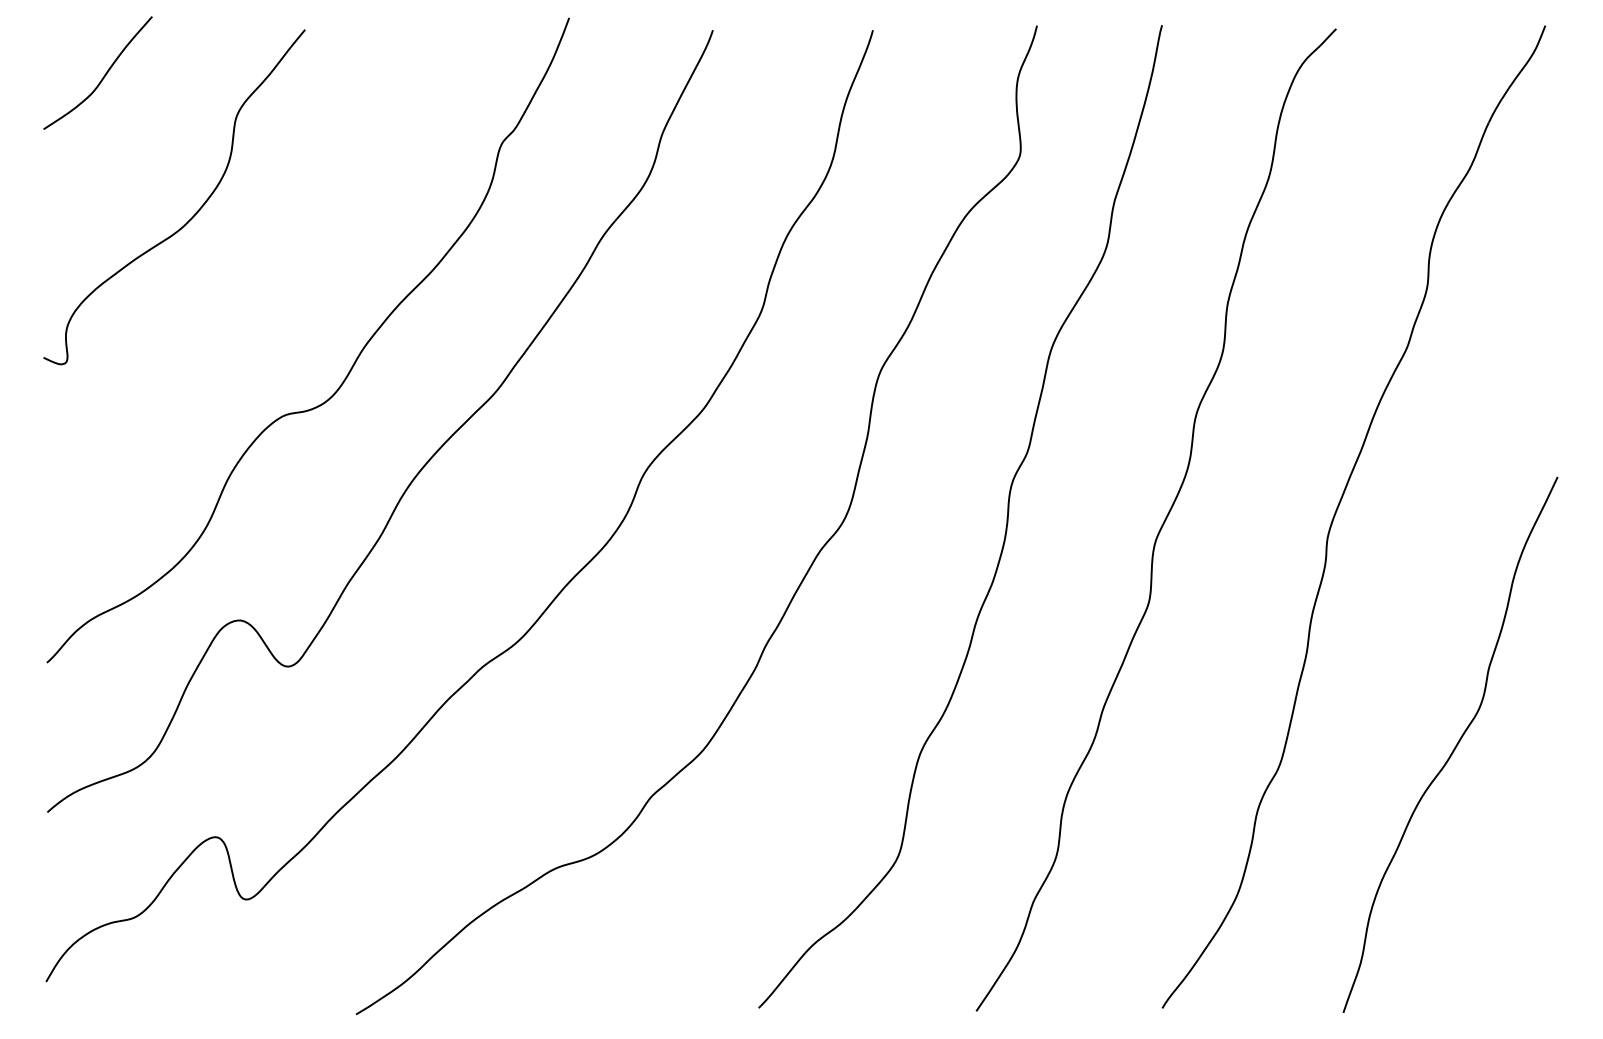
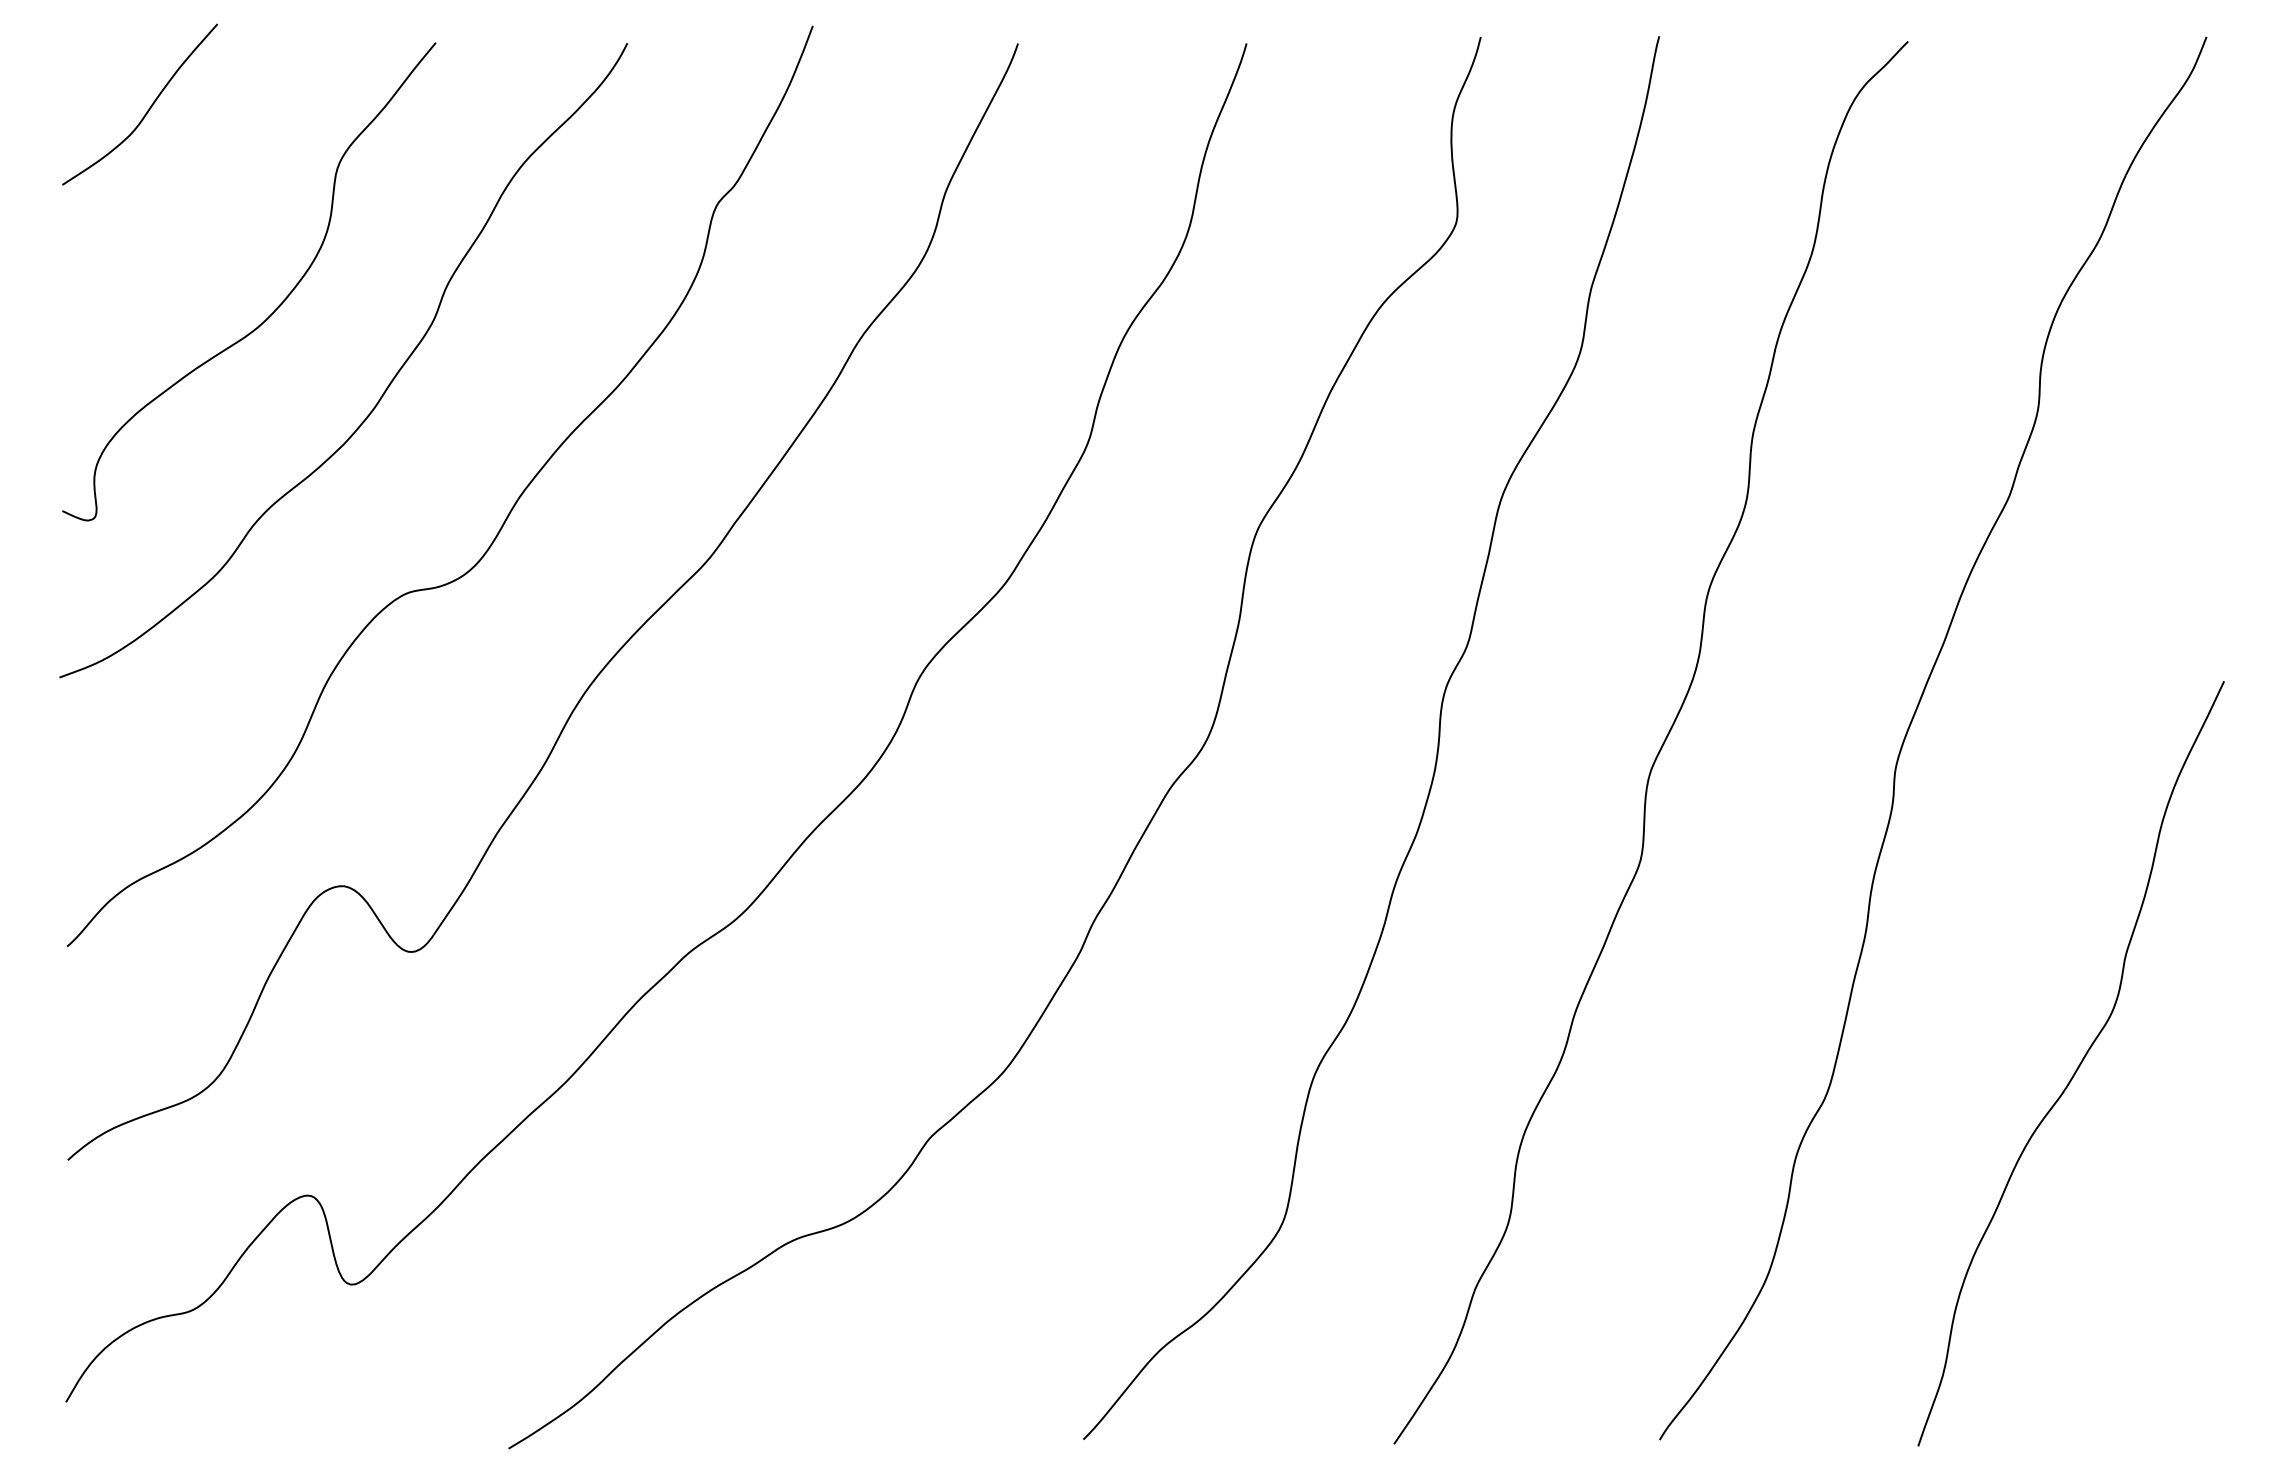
curve: (270, 271) -> (386, 387), added

